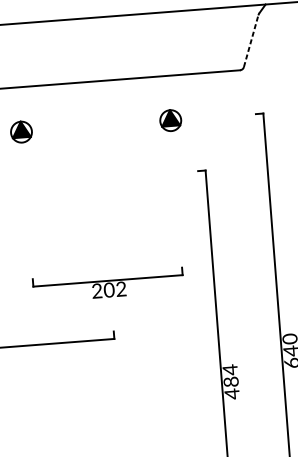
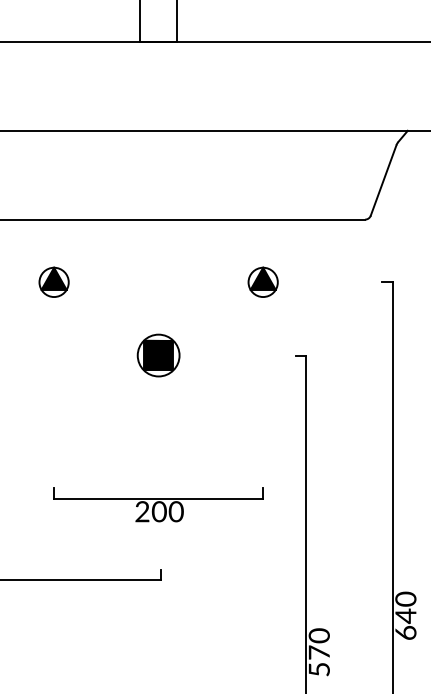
line: (250, 40) -> (383, 179), dashed -> solid
part: (100, 178) -> (158, 355), added
text: (120, 289) -> (175, 511), 202 -> 200
text: (230, 381) -> (318, 652), 484 -> 570

